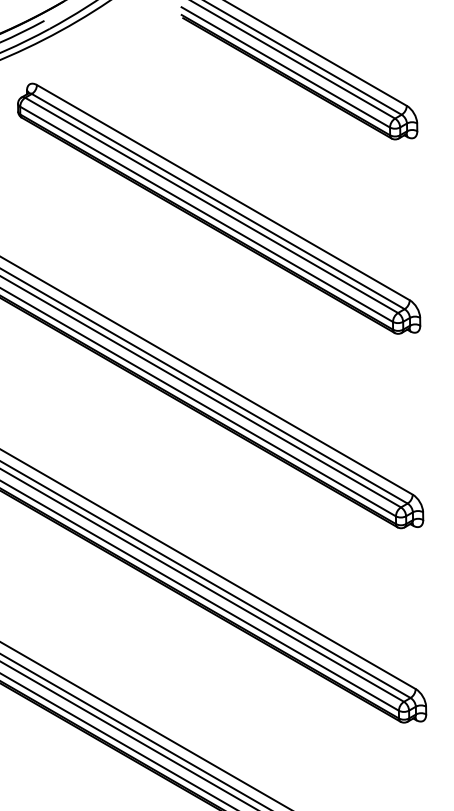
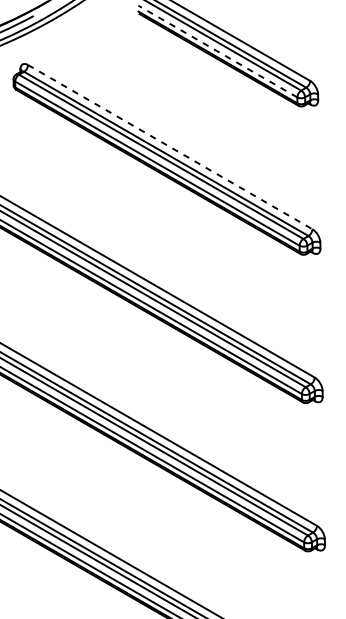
line: (285, 67) -> (217, 51), solid -> dashed
line: (223, 192) -> (170, 147), solid -> dashed

